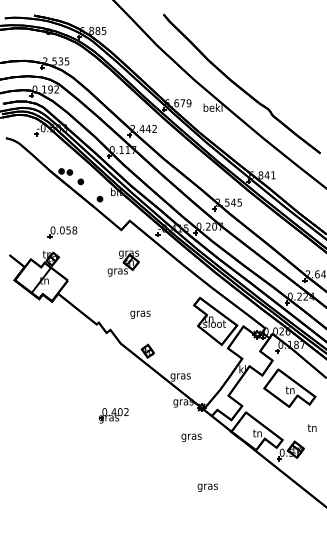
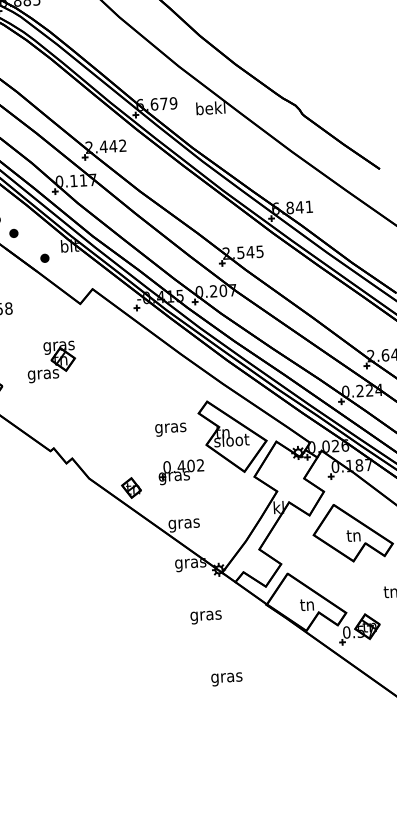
part: (123, 263) -> (51, 361), moved
text: (140, 314) -> (170, 429), moved
part: (113, 415) -> (180, 471), moved
text: (207, 487) -> (226, 678), moved

